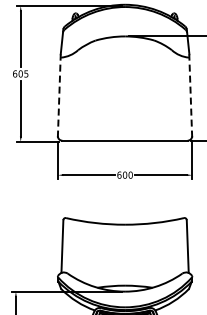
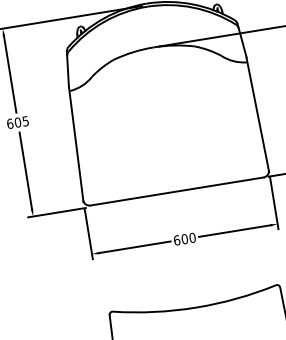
line: (59, 95) -> (76, 143), dashed -> solid
line: (190, 95) -> (257, 114), dashed -> solid

